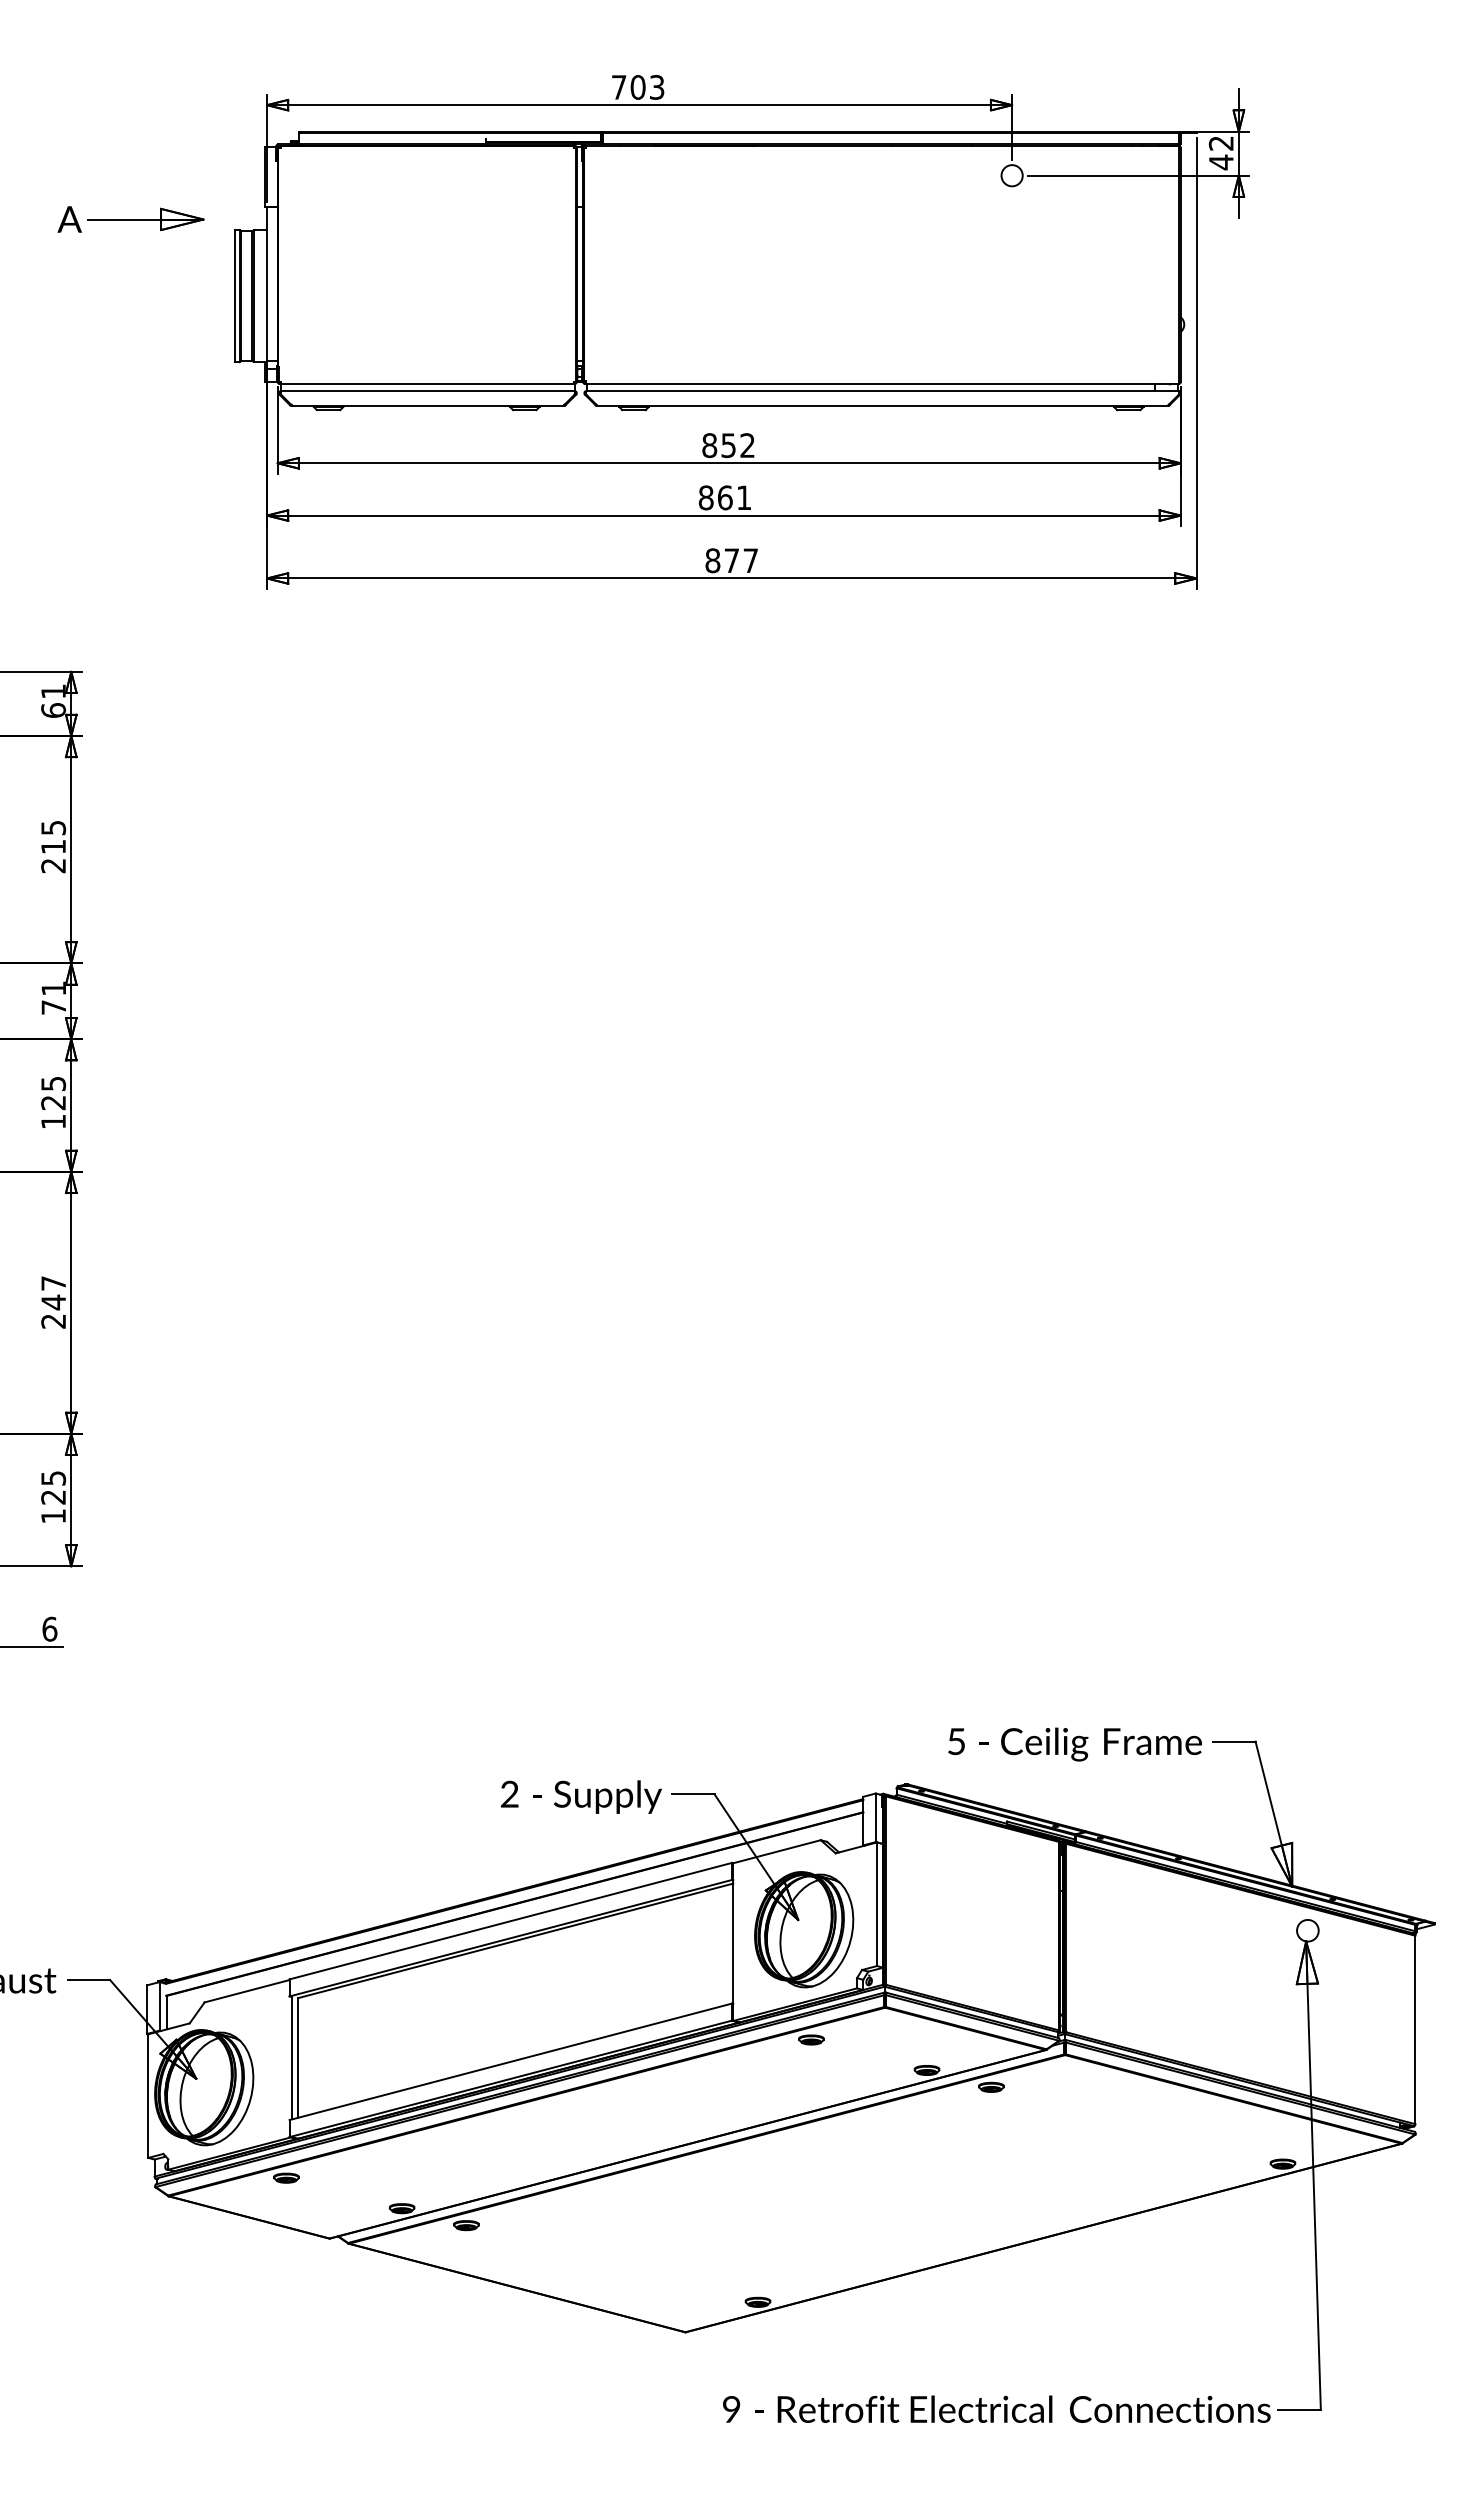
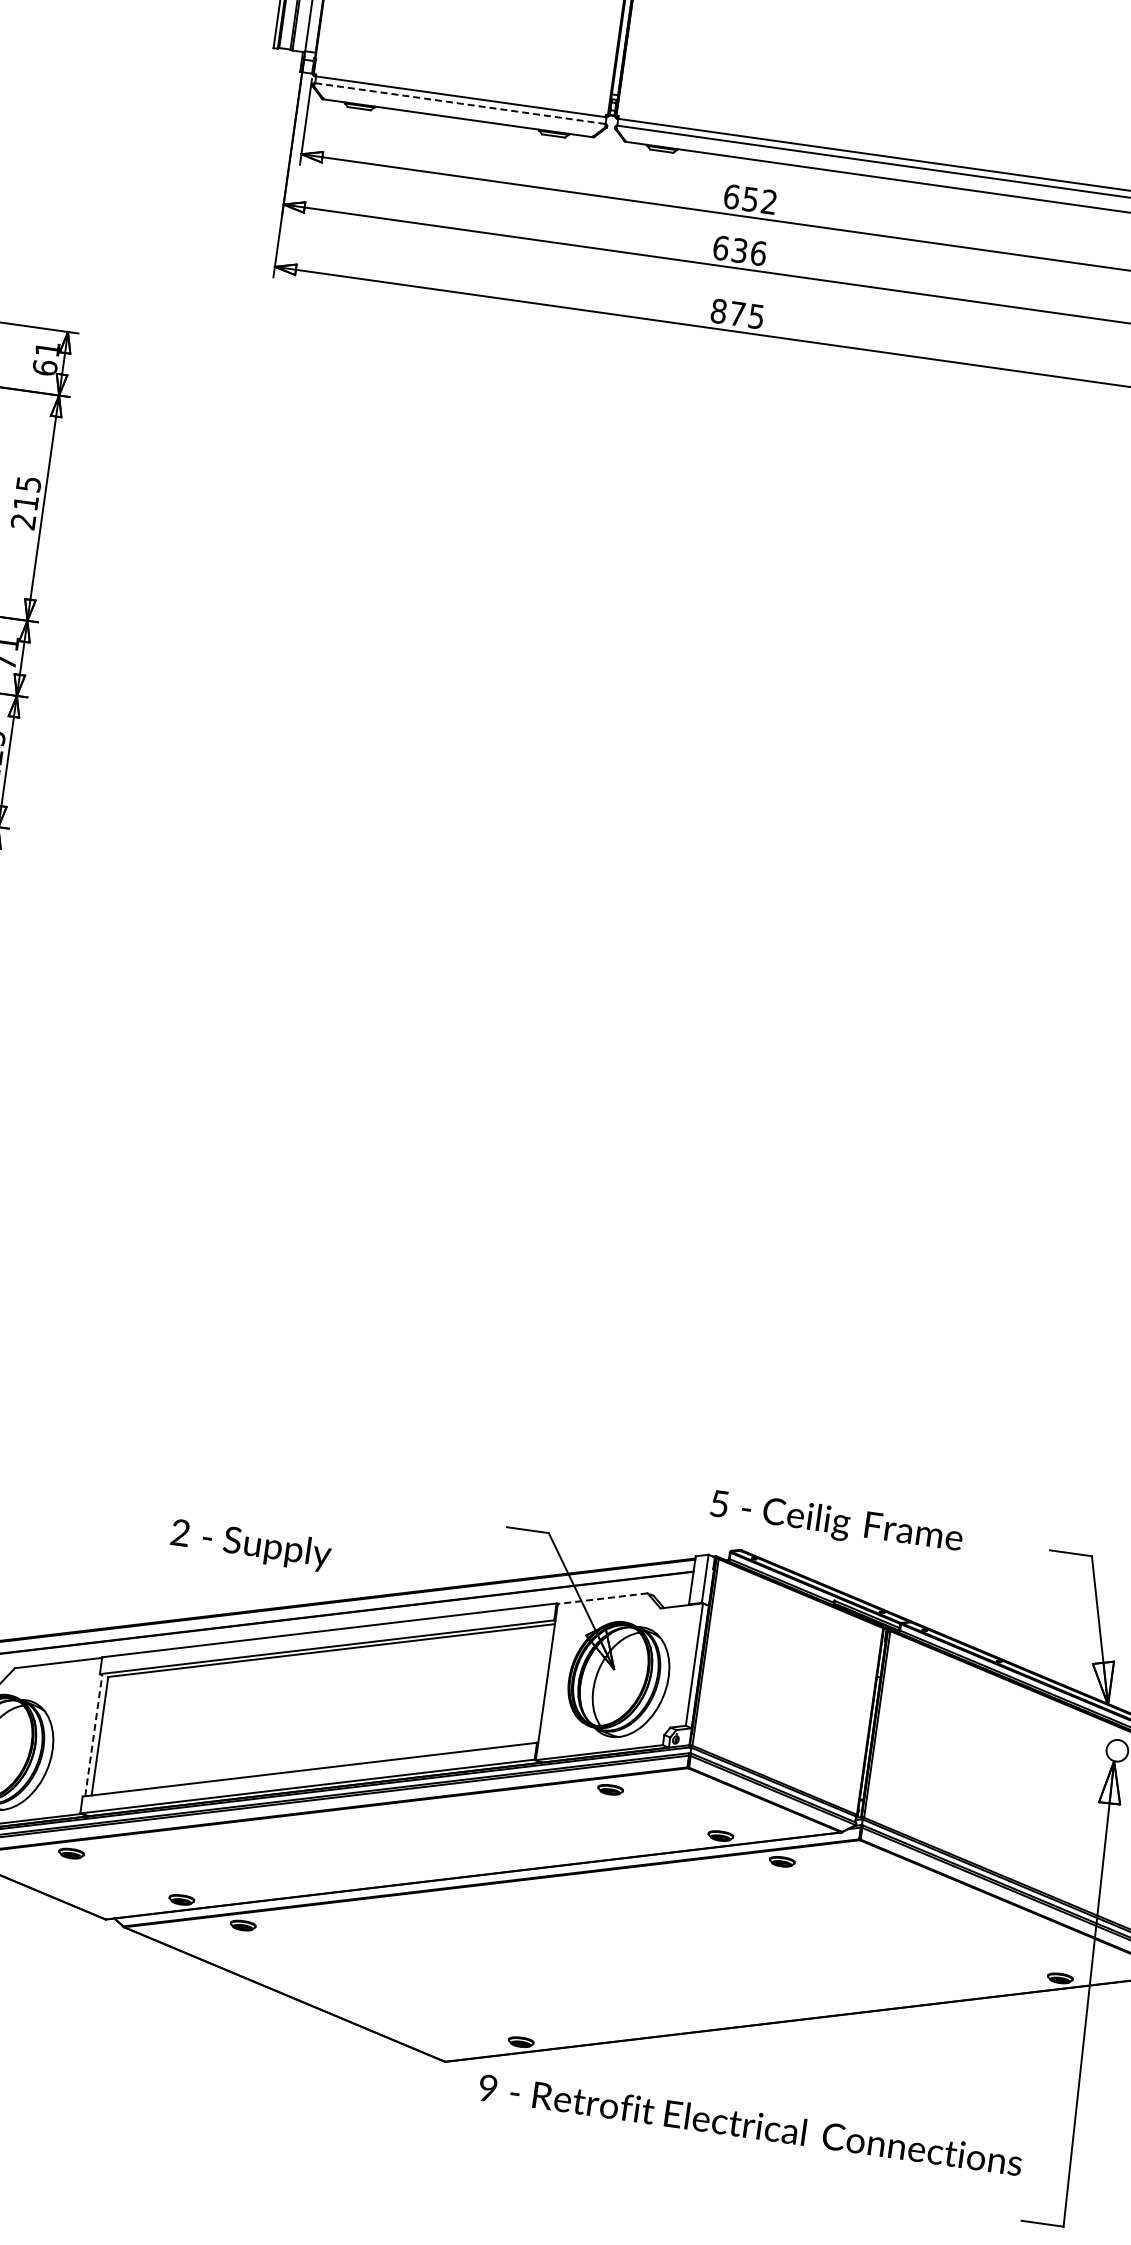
line: (428, 391) -> (460, 104), solid -> dashed
text: (709, 445) -> (731, 196), 852 -> 652
text: (724, 497) -> (739, 250), 861 -> 636
text: (750, 560) -> (756, 316), 877 -> 875
text: (1074, 1744) -> (835, 1523), moved
text: (581, 1796) -> (251, 1545), moved
line: (776, 1851) -> (602, 1598), solid -> dashed
line: (292, 2057) -> (94, 1735), solid -> dashed
text: (996, 2408) -> (750, 2124), moved

